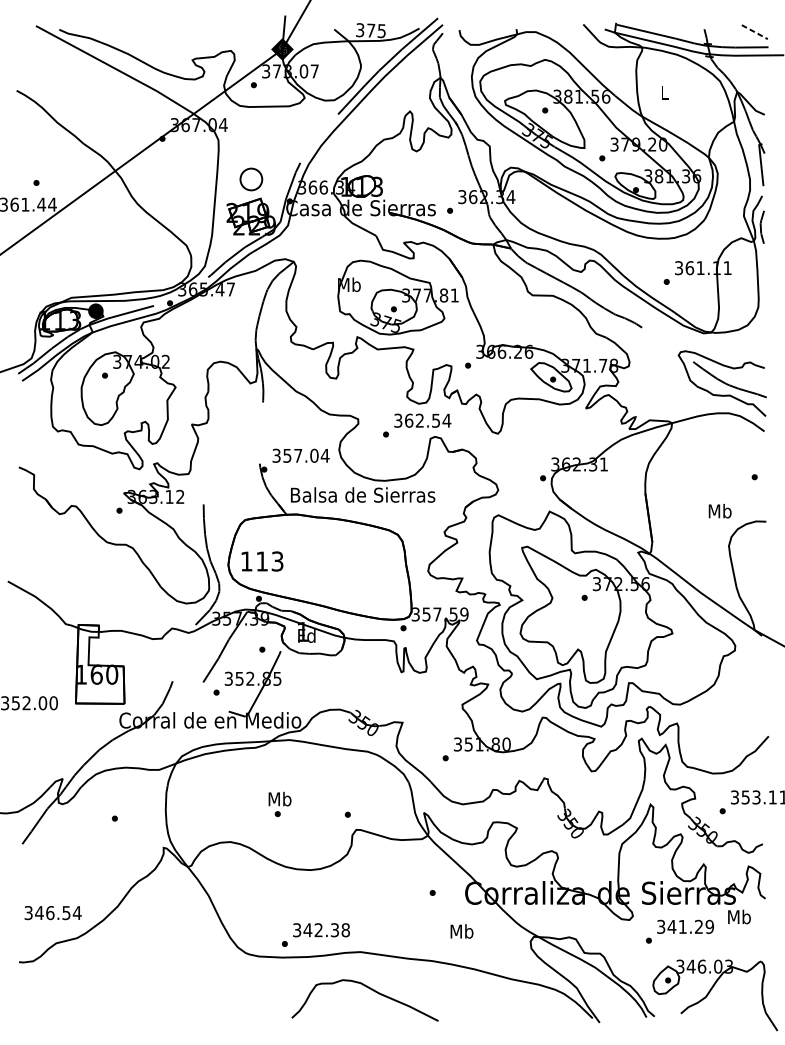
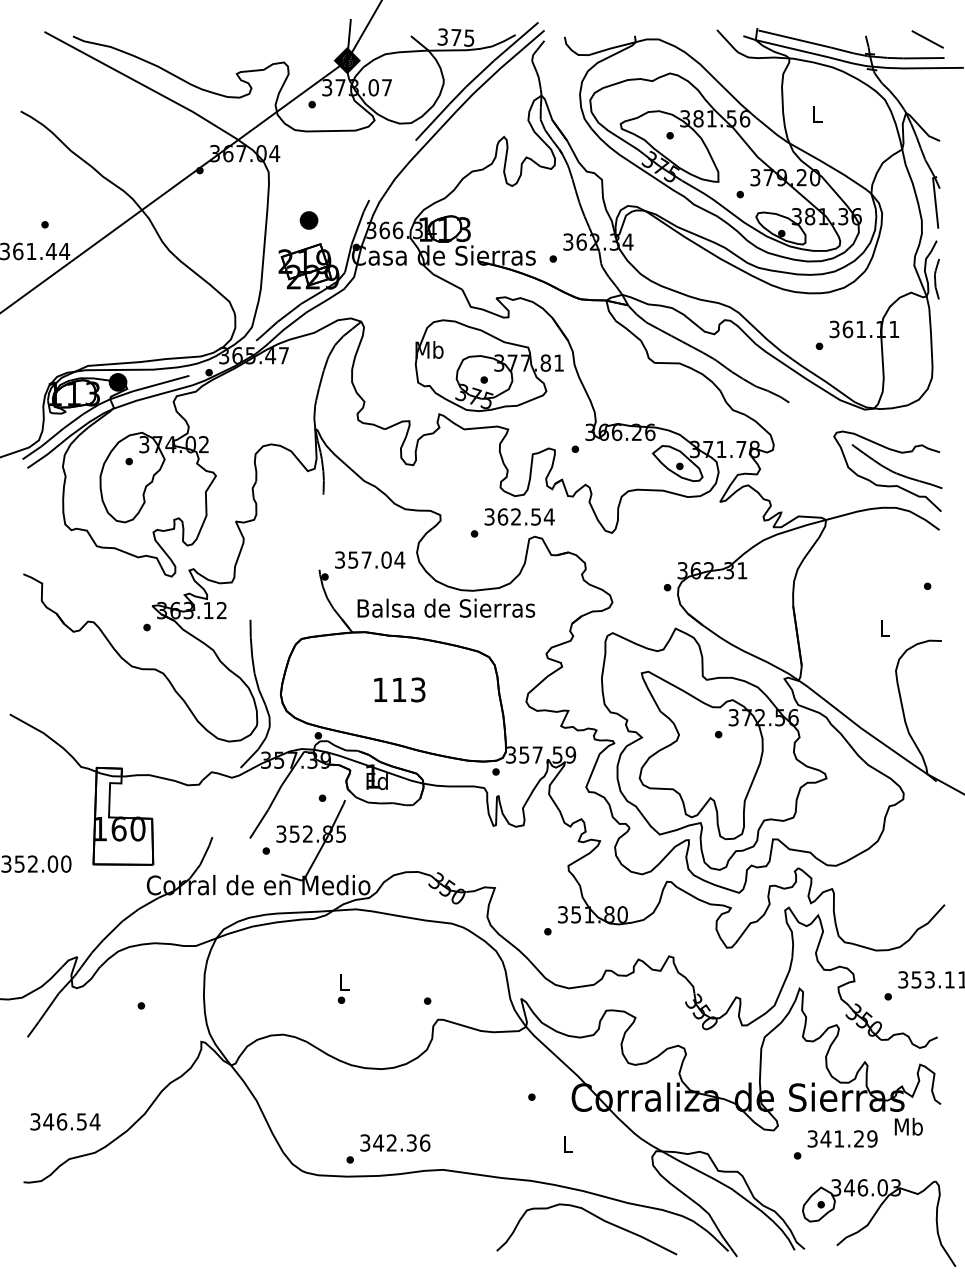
line: (755, 32) -> (928, 39), dashed -> solid
part: (250, 179) -> (308, 220), size x0.62
text: (720, 510) -> (885, 627), Mb -> L
text: (262, 561) -> (399, 689), moved
text: (280, 798) -> (344, 981), Mb -> L
text: (346, 929) -> (425, 1142), 342.38 -> 342.36
text: (461, 931) -> (567, 1144), Mb -> L
curve: (369, 989) -> (592, 1215), moved

